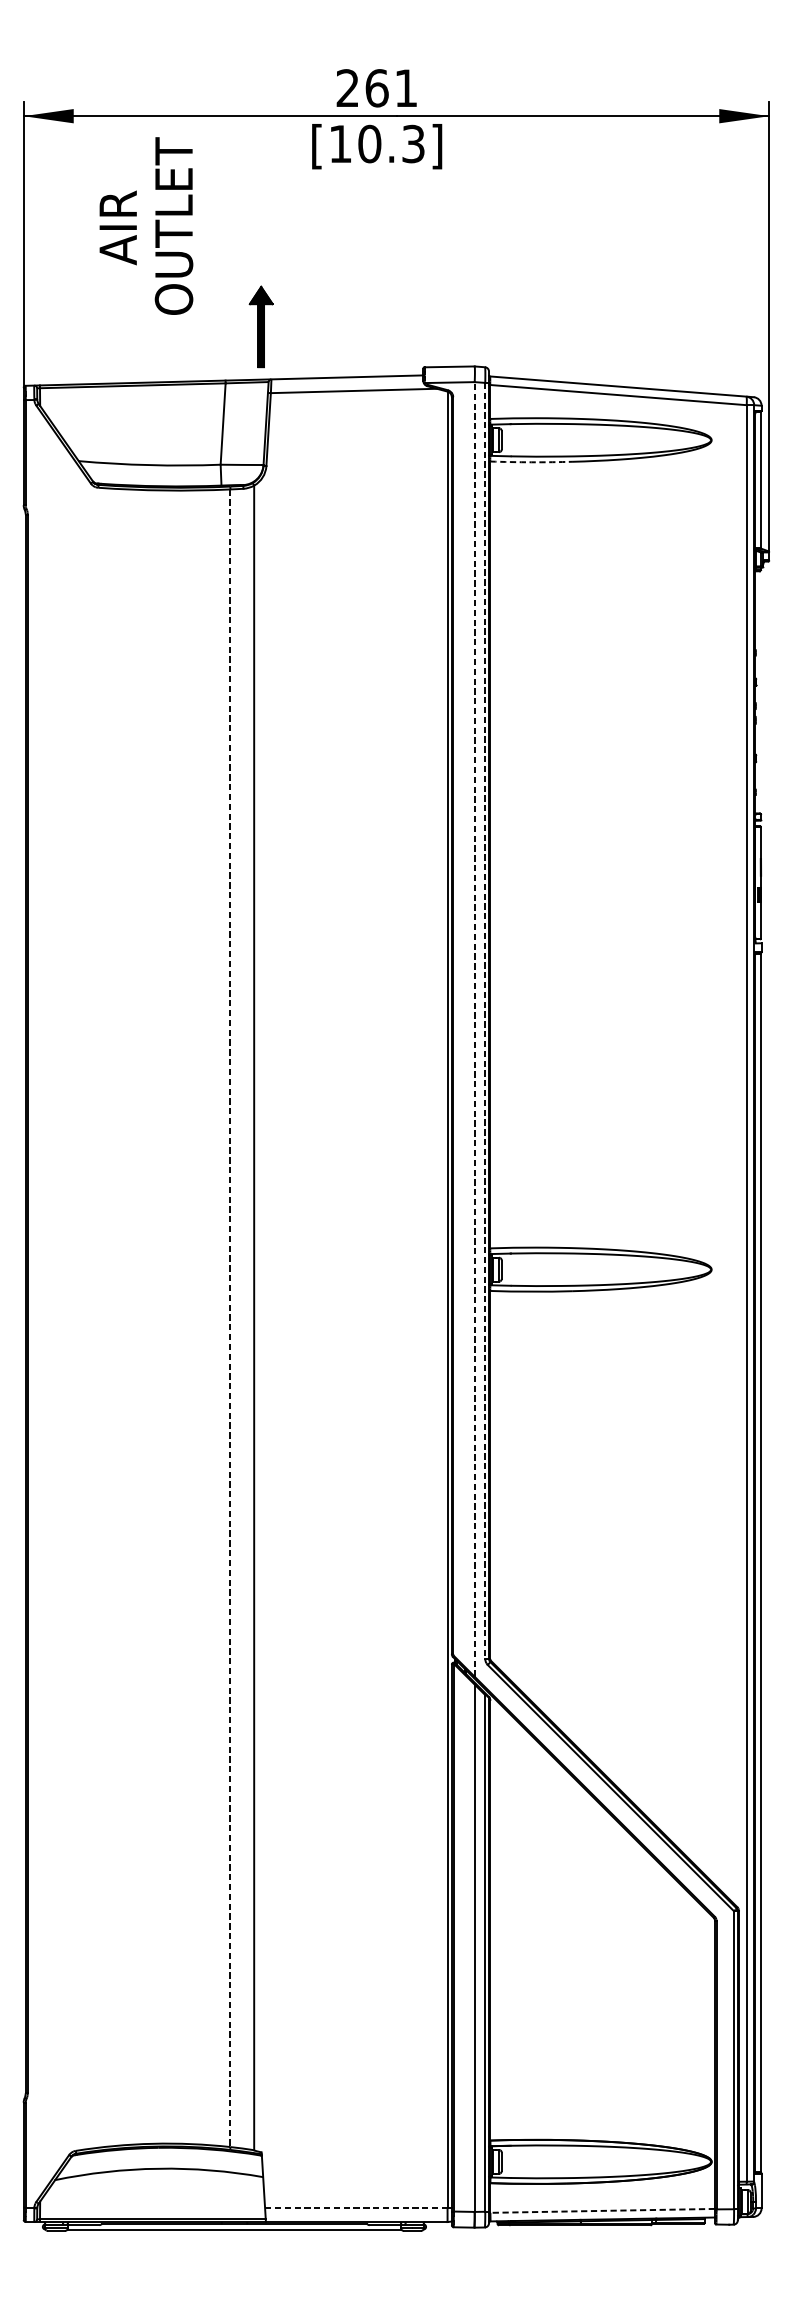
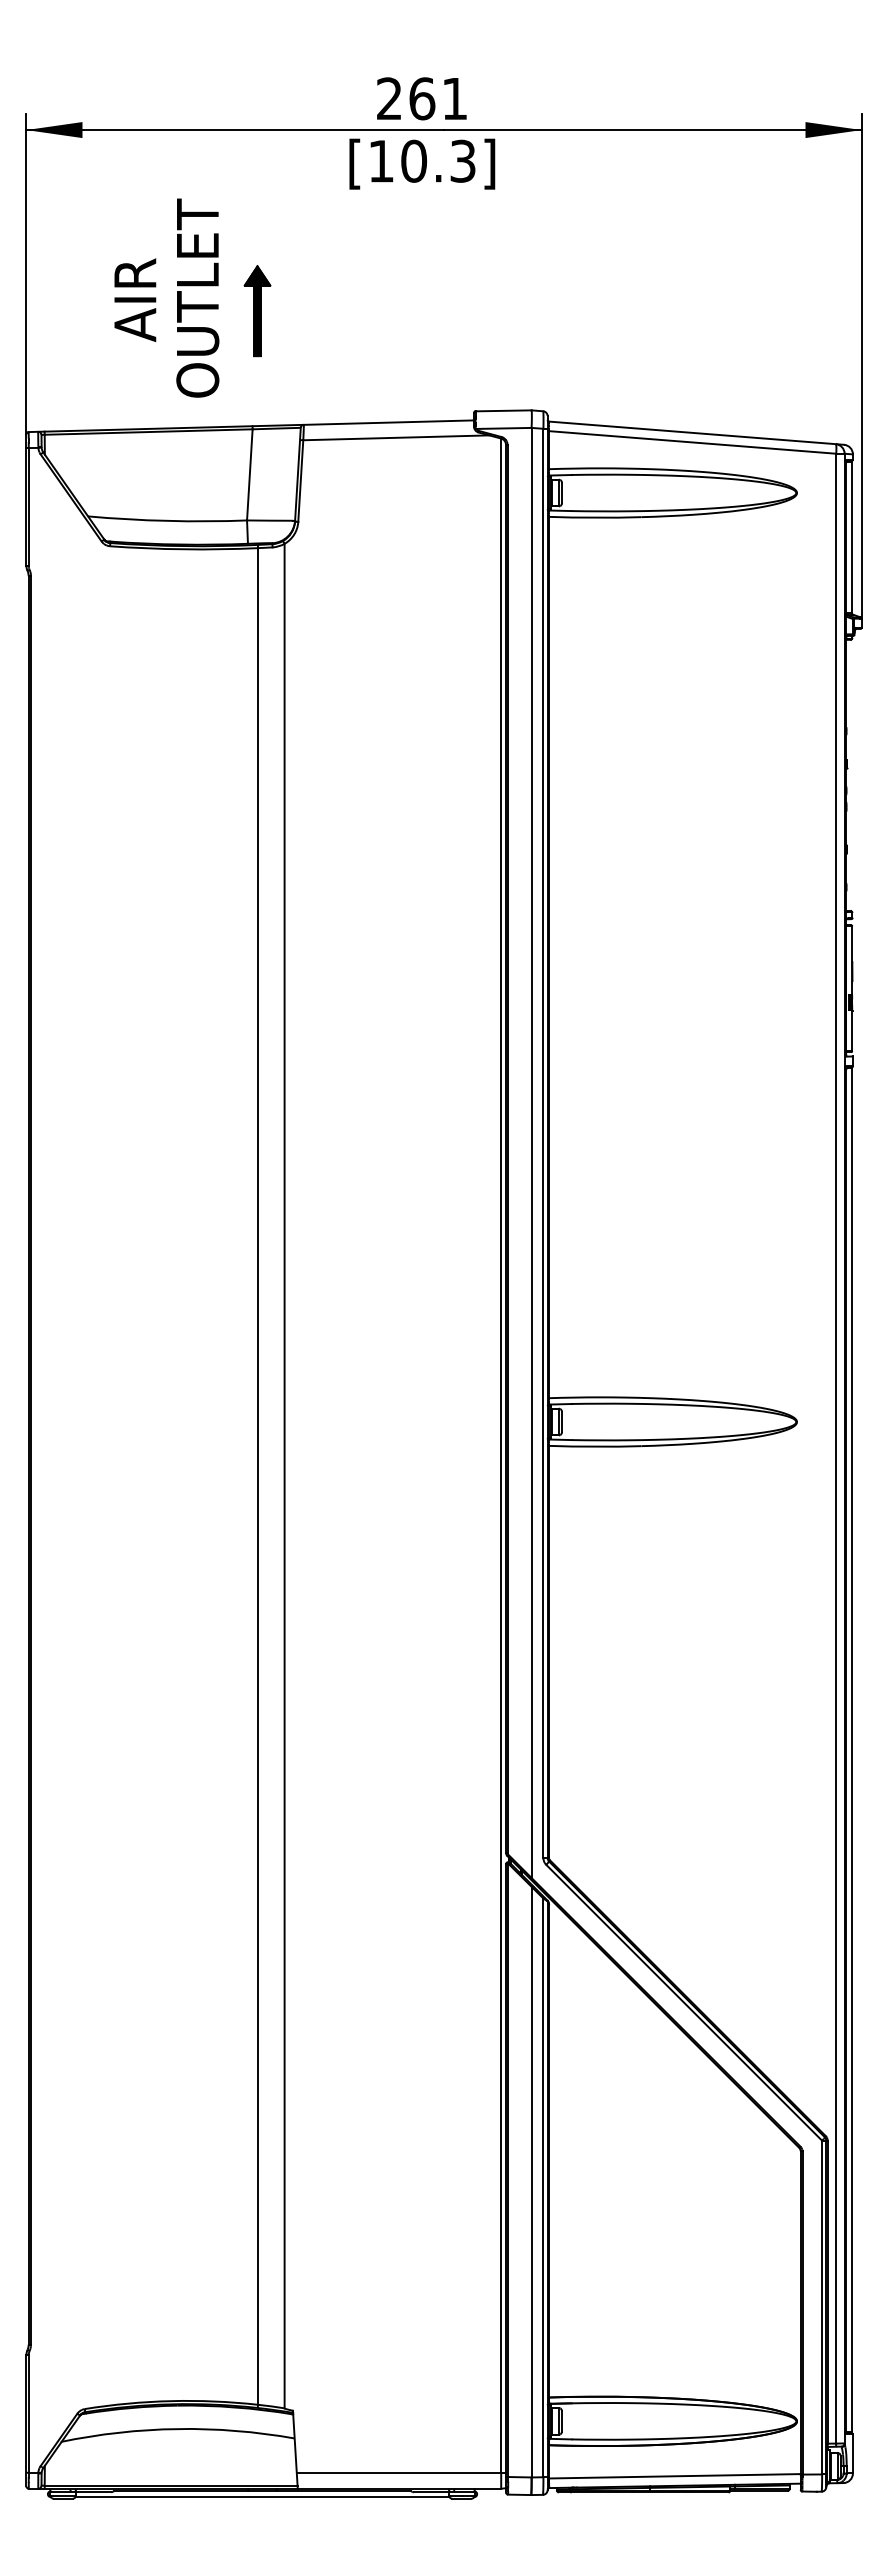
text: (146, 225) -> (166, 297), moved
part: (261, 327) -> (257, 311), moved
arc: (531, 462) -> (595, 517), dashed -> solid
line: (485, 1020) -> (543, 1143), dashed -> solid
line: (474, 1029) -> (531, 1152), dashed -> solid
line: (230, 1318) -> (258, 1476), dashed -> solid
line: (356, 2208) -> (399, 2473), dashed -> solid
line: (602, 2211) -> (674, 2476), dashed -> solid

